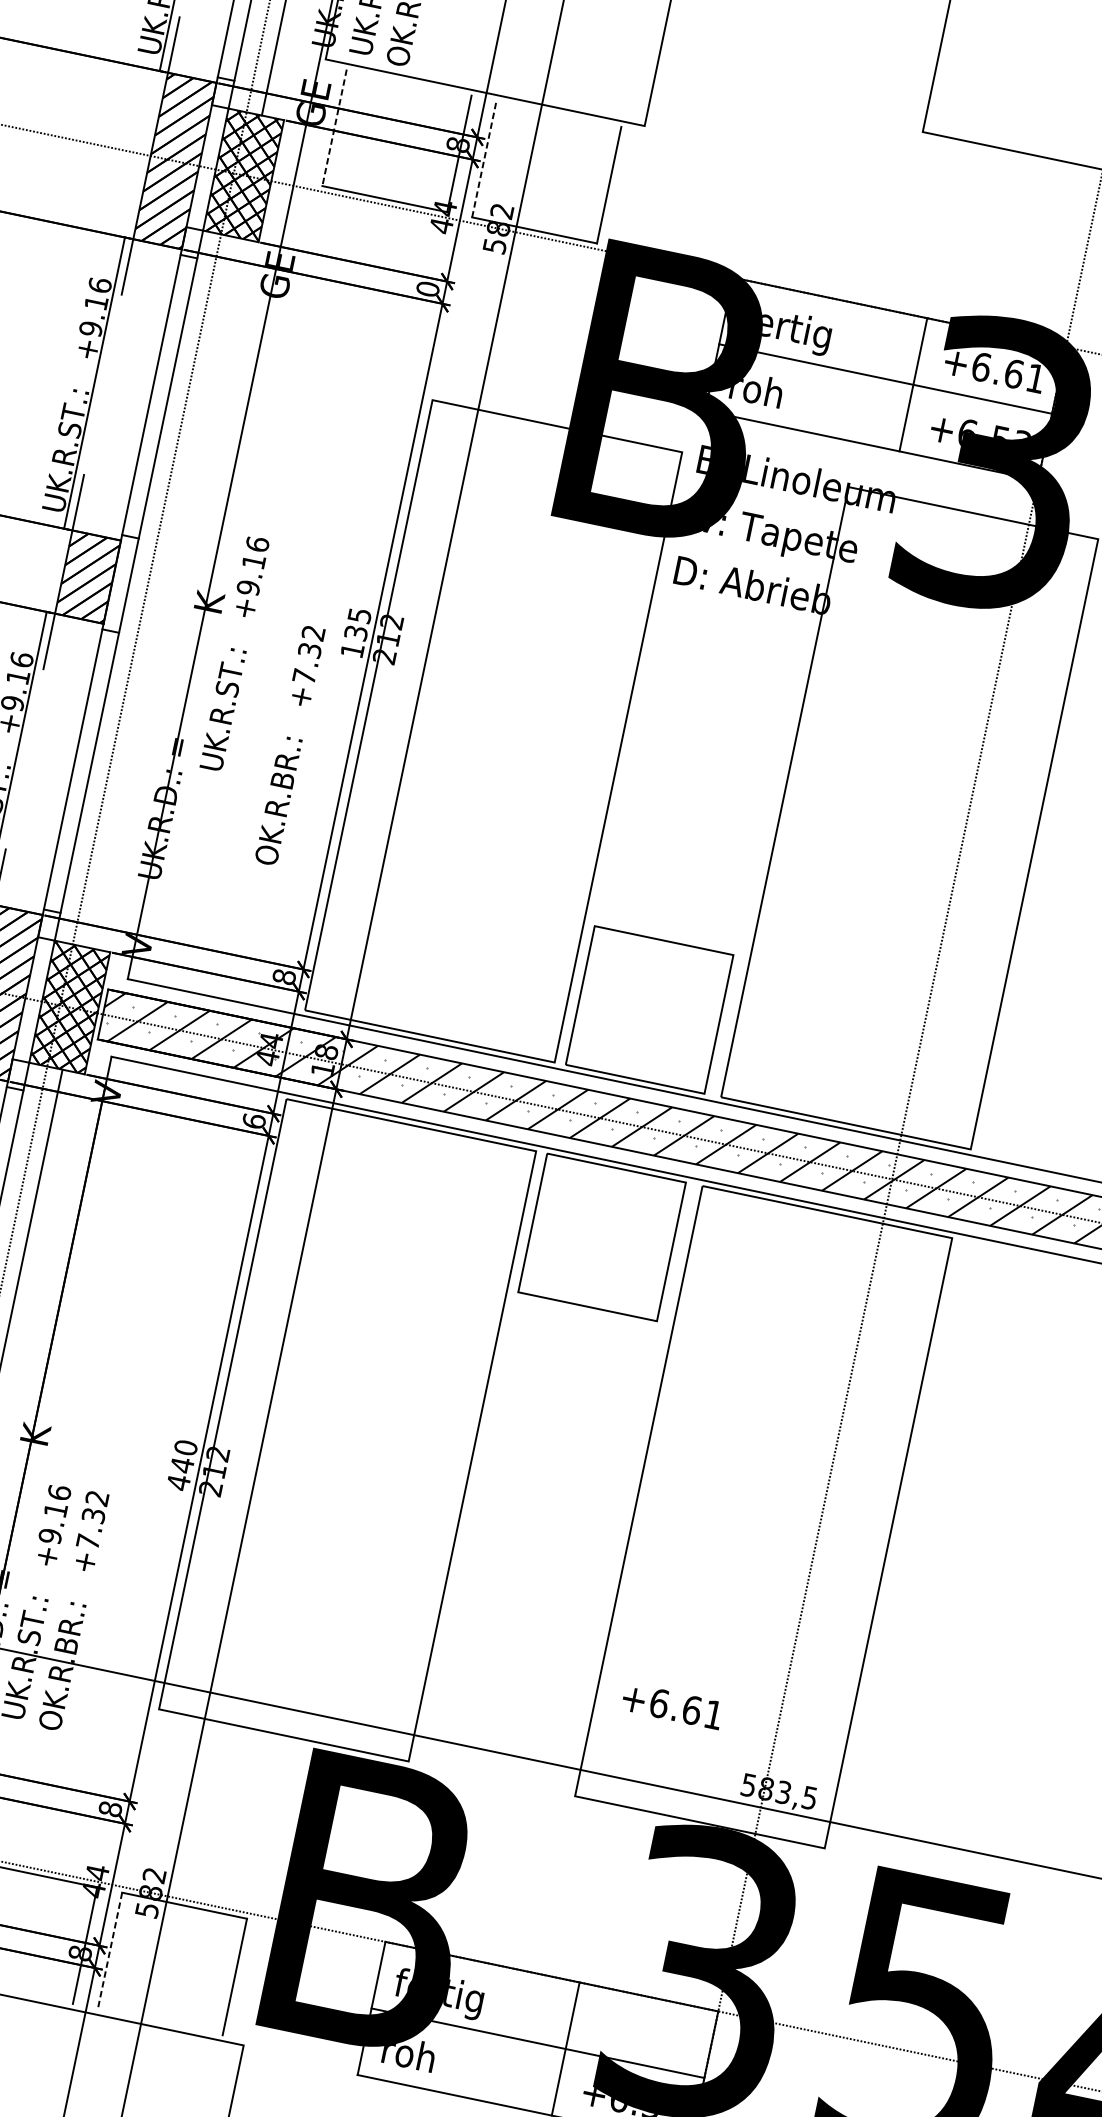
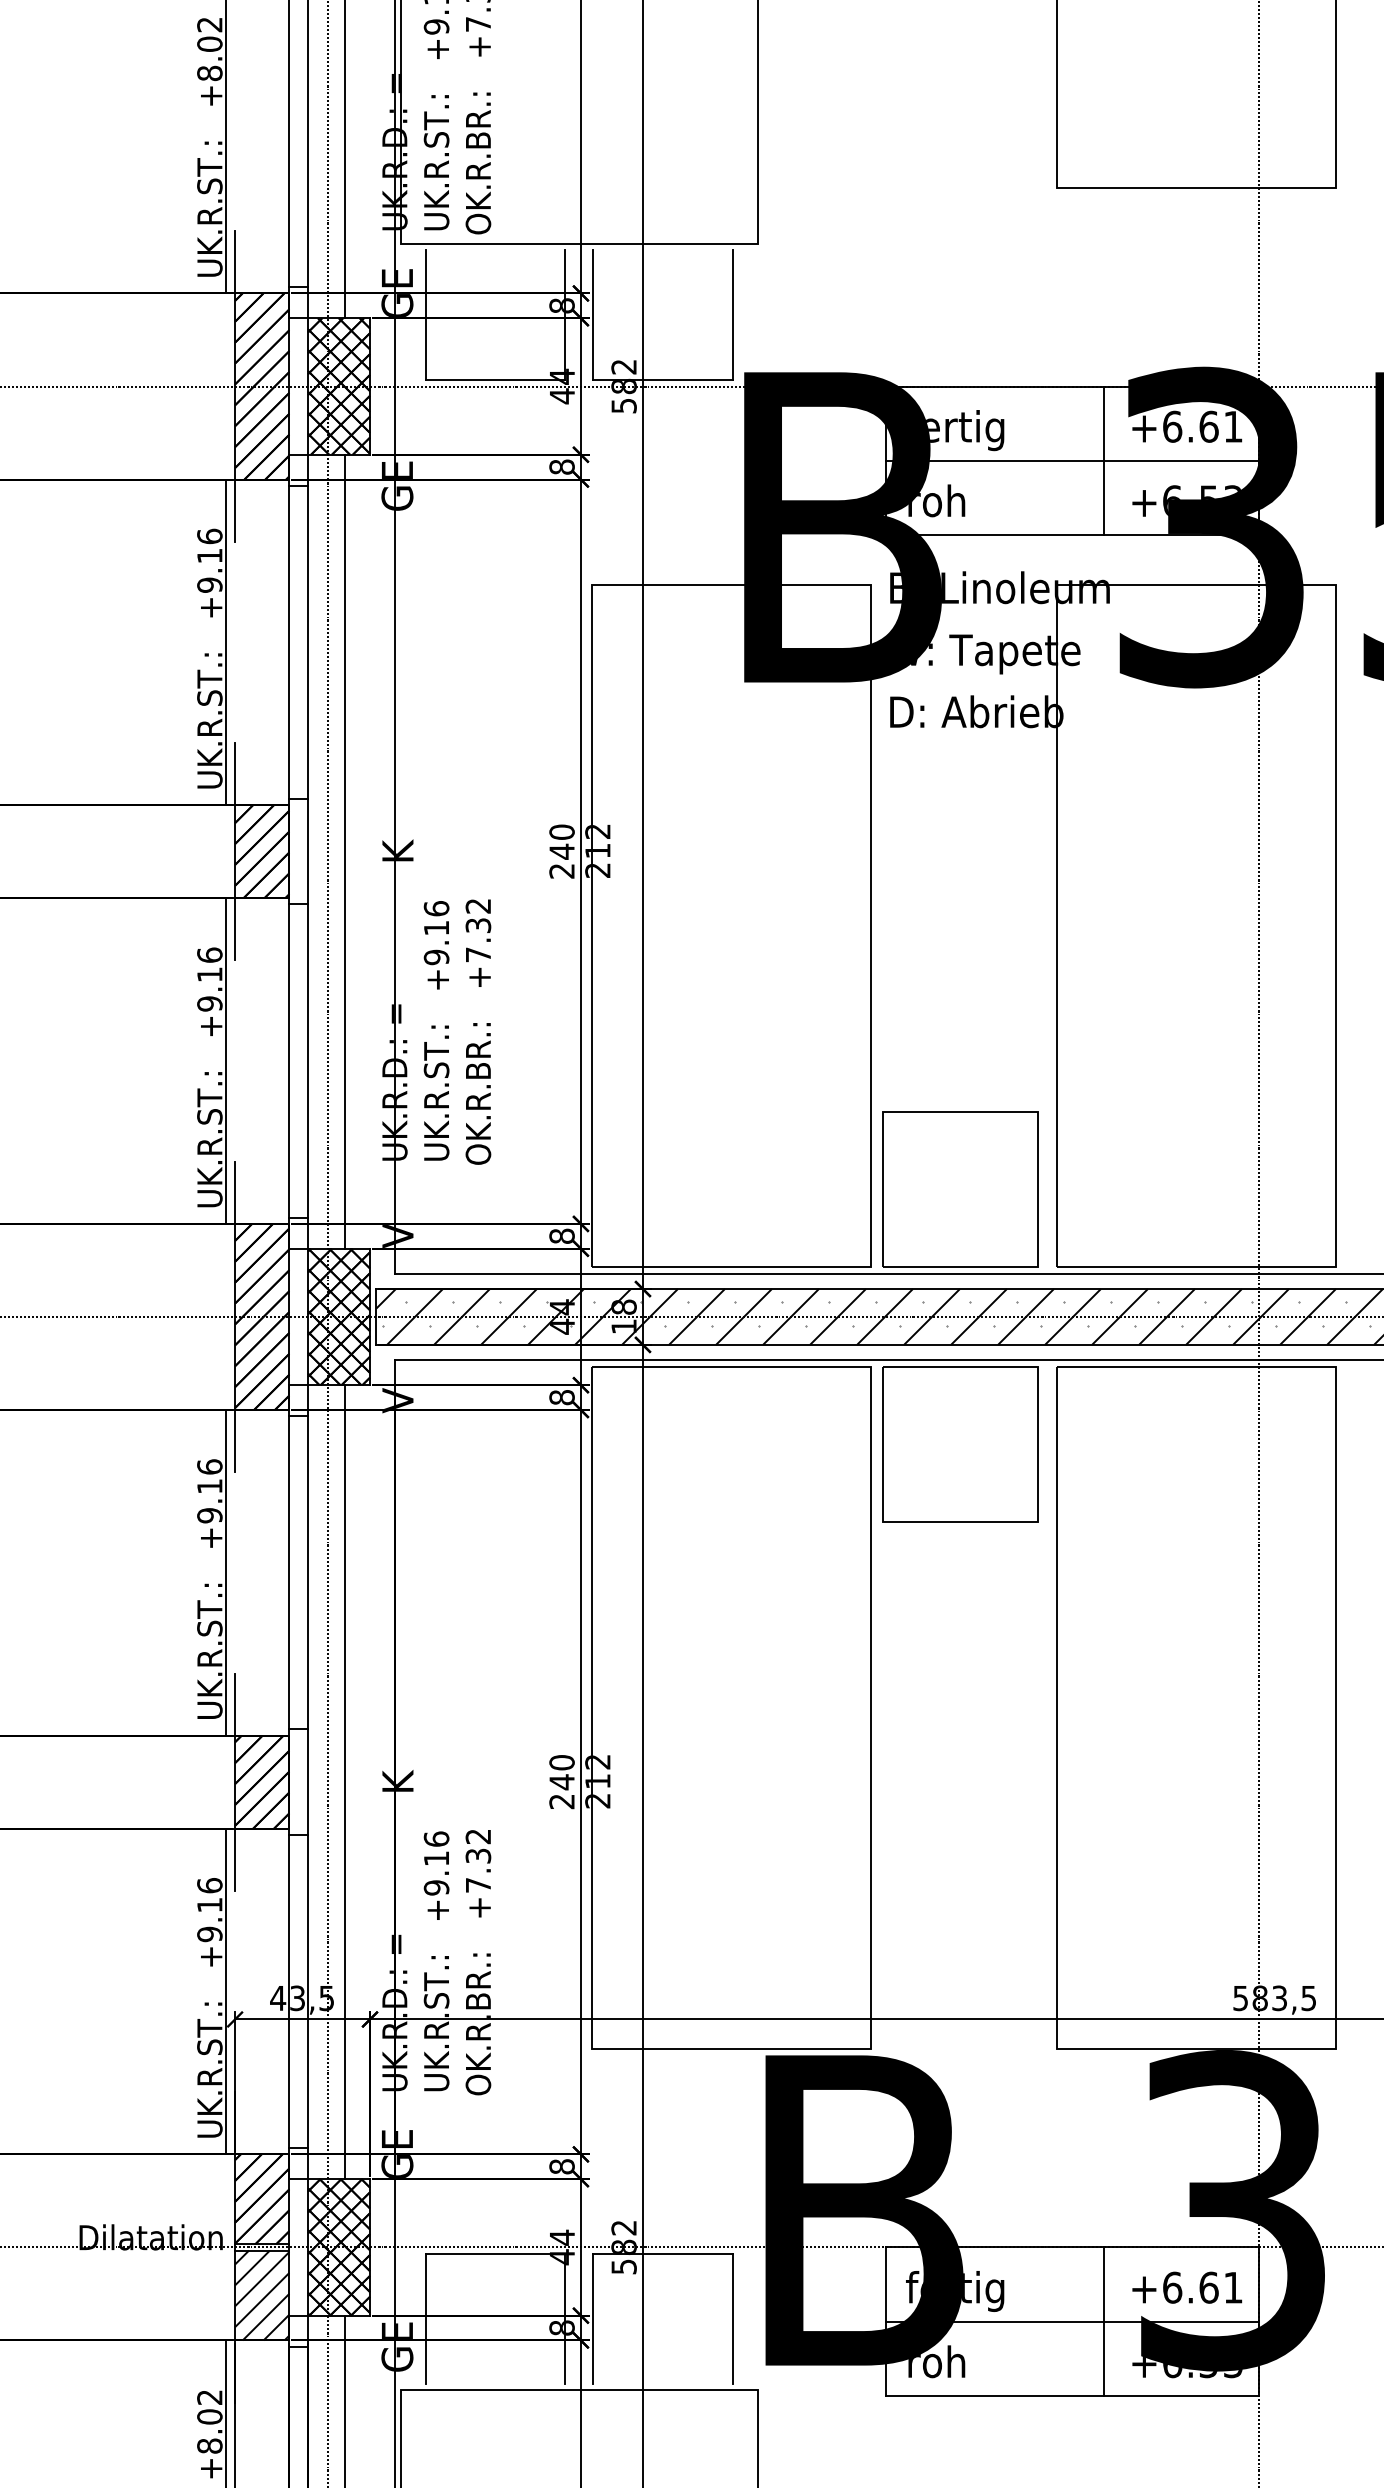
line: (334, 128) -> (425, 315), dashed -> solid
line: (484, 158) -> (593, 314), dashed -> solid
text: (427, 288) -> (561, 466), 0 -> 8
line: (162, 592) -> (345, 851), added
text: (355, 632) -> (561, 851), 135 -> 240
text: (234, 653) -> (436, 1030), moved
text: (290, 745) -> (478, 1031), moved
text: (253, 1121) -> (561, 1397), 6 -> 8
text: (178, 1482) -> (561, 1801), 440 -> 240
text: (672, 1706) -> (1187, 2287), moved
line: (110, 1951) -> (593, 2319), dashed -> solid

